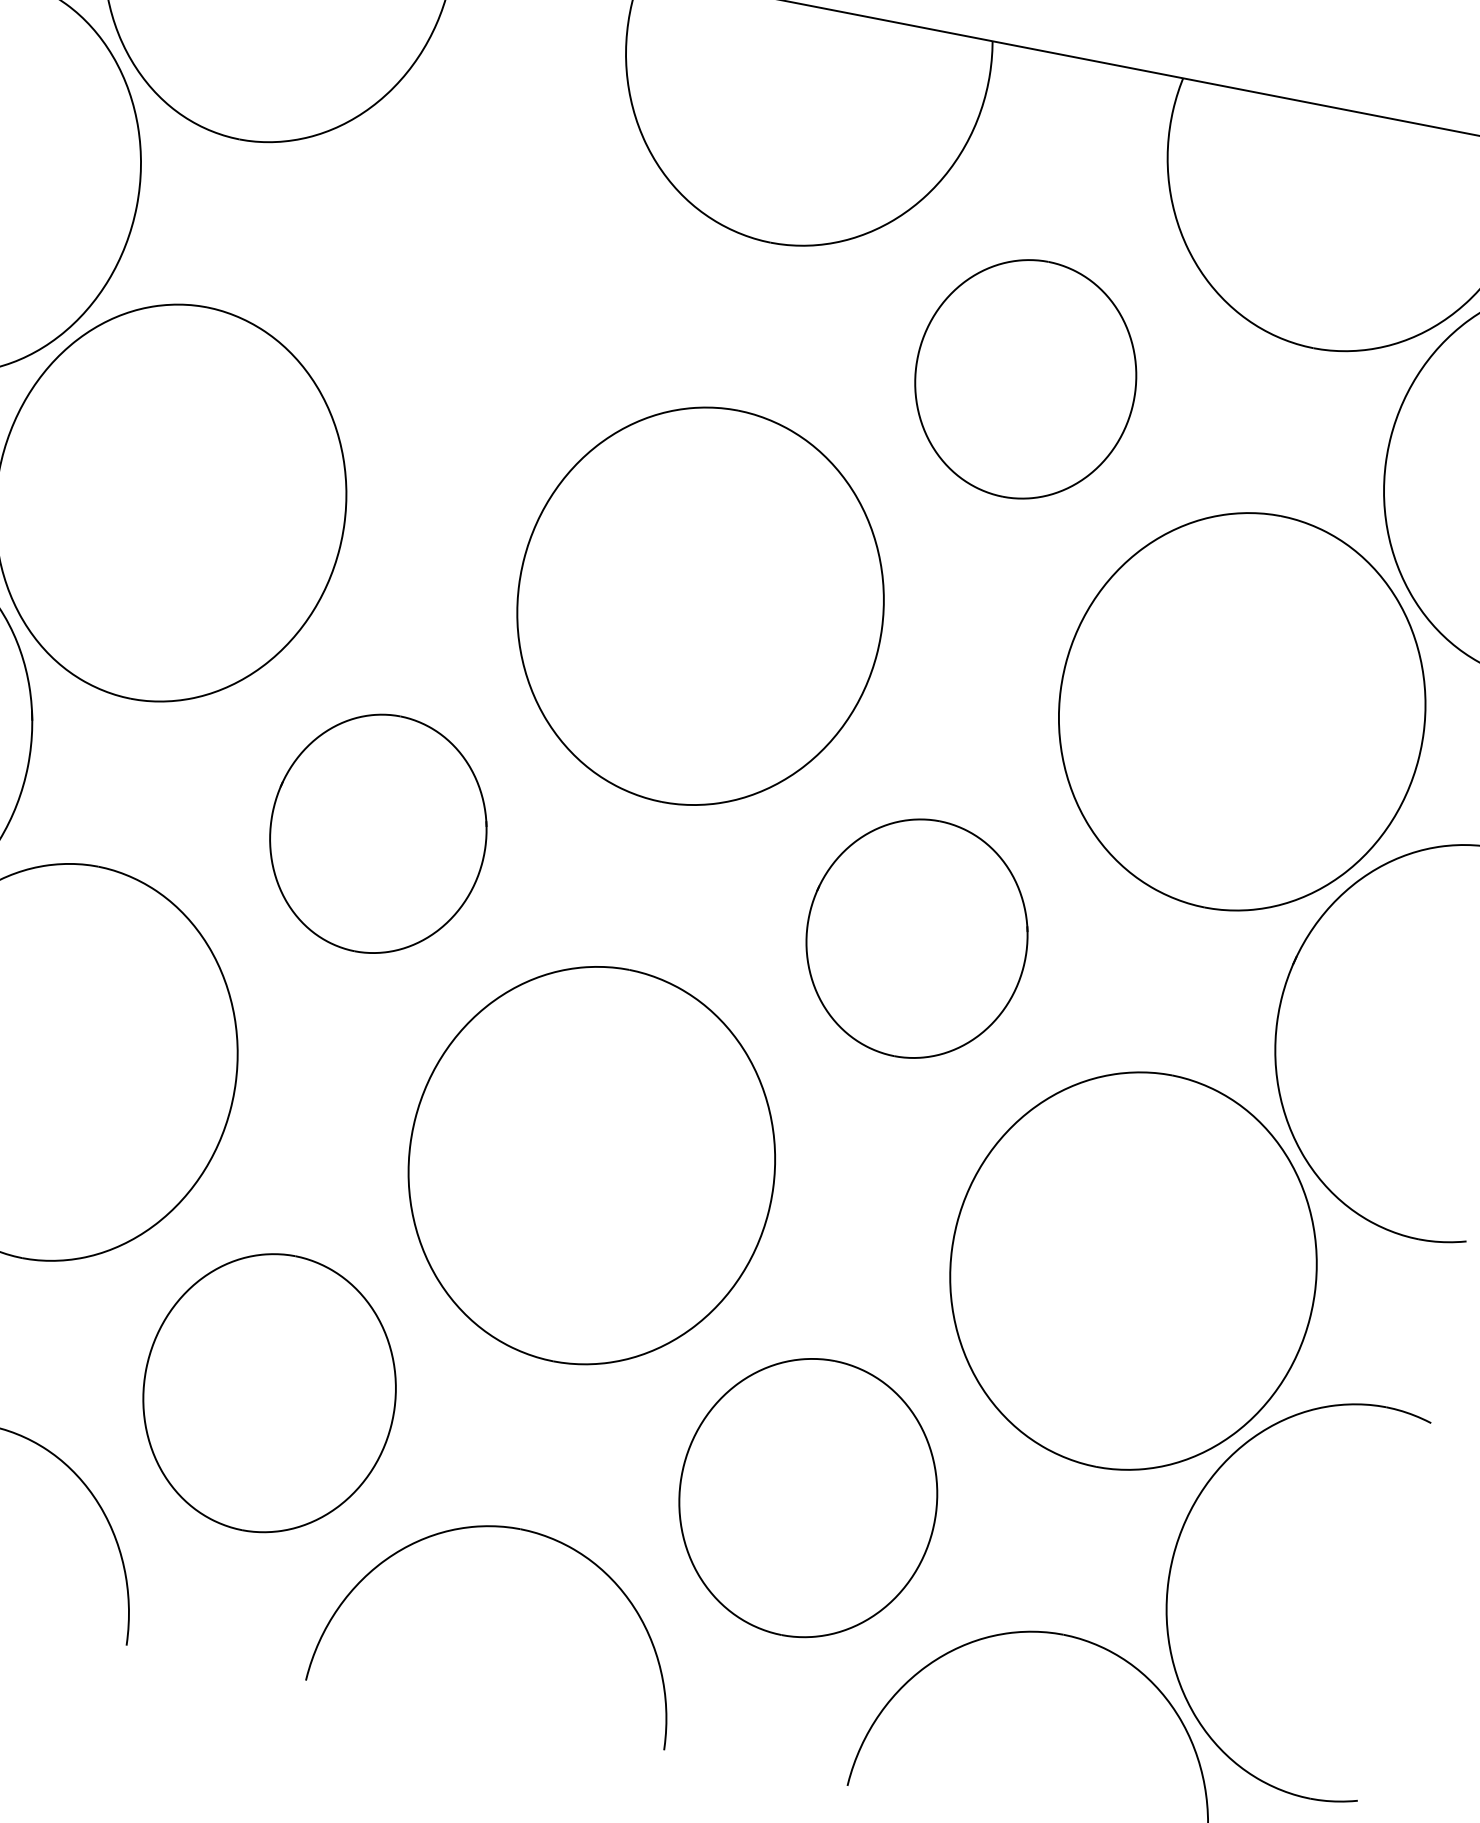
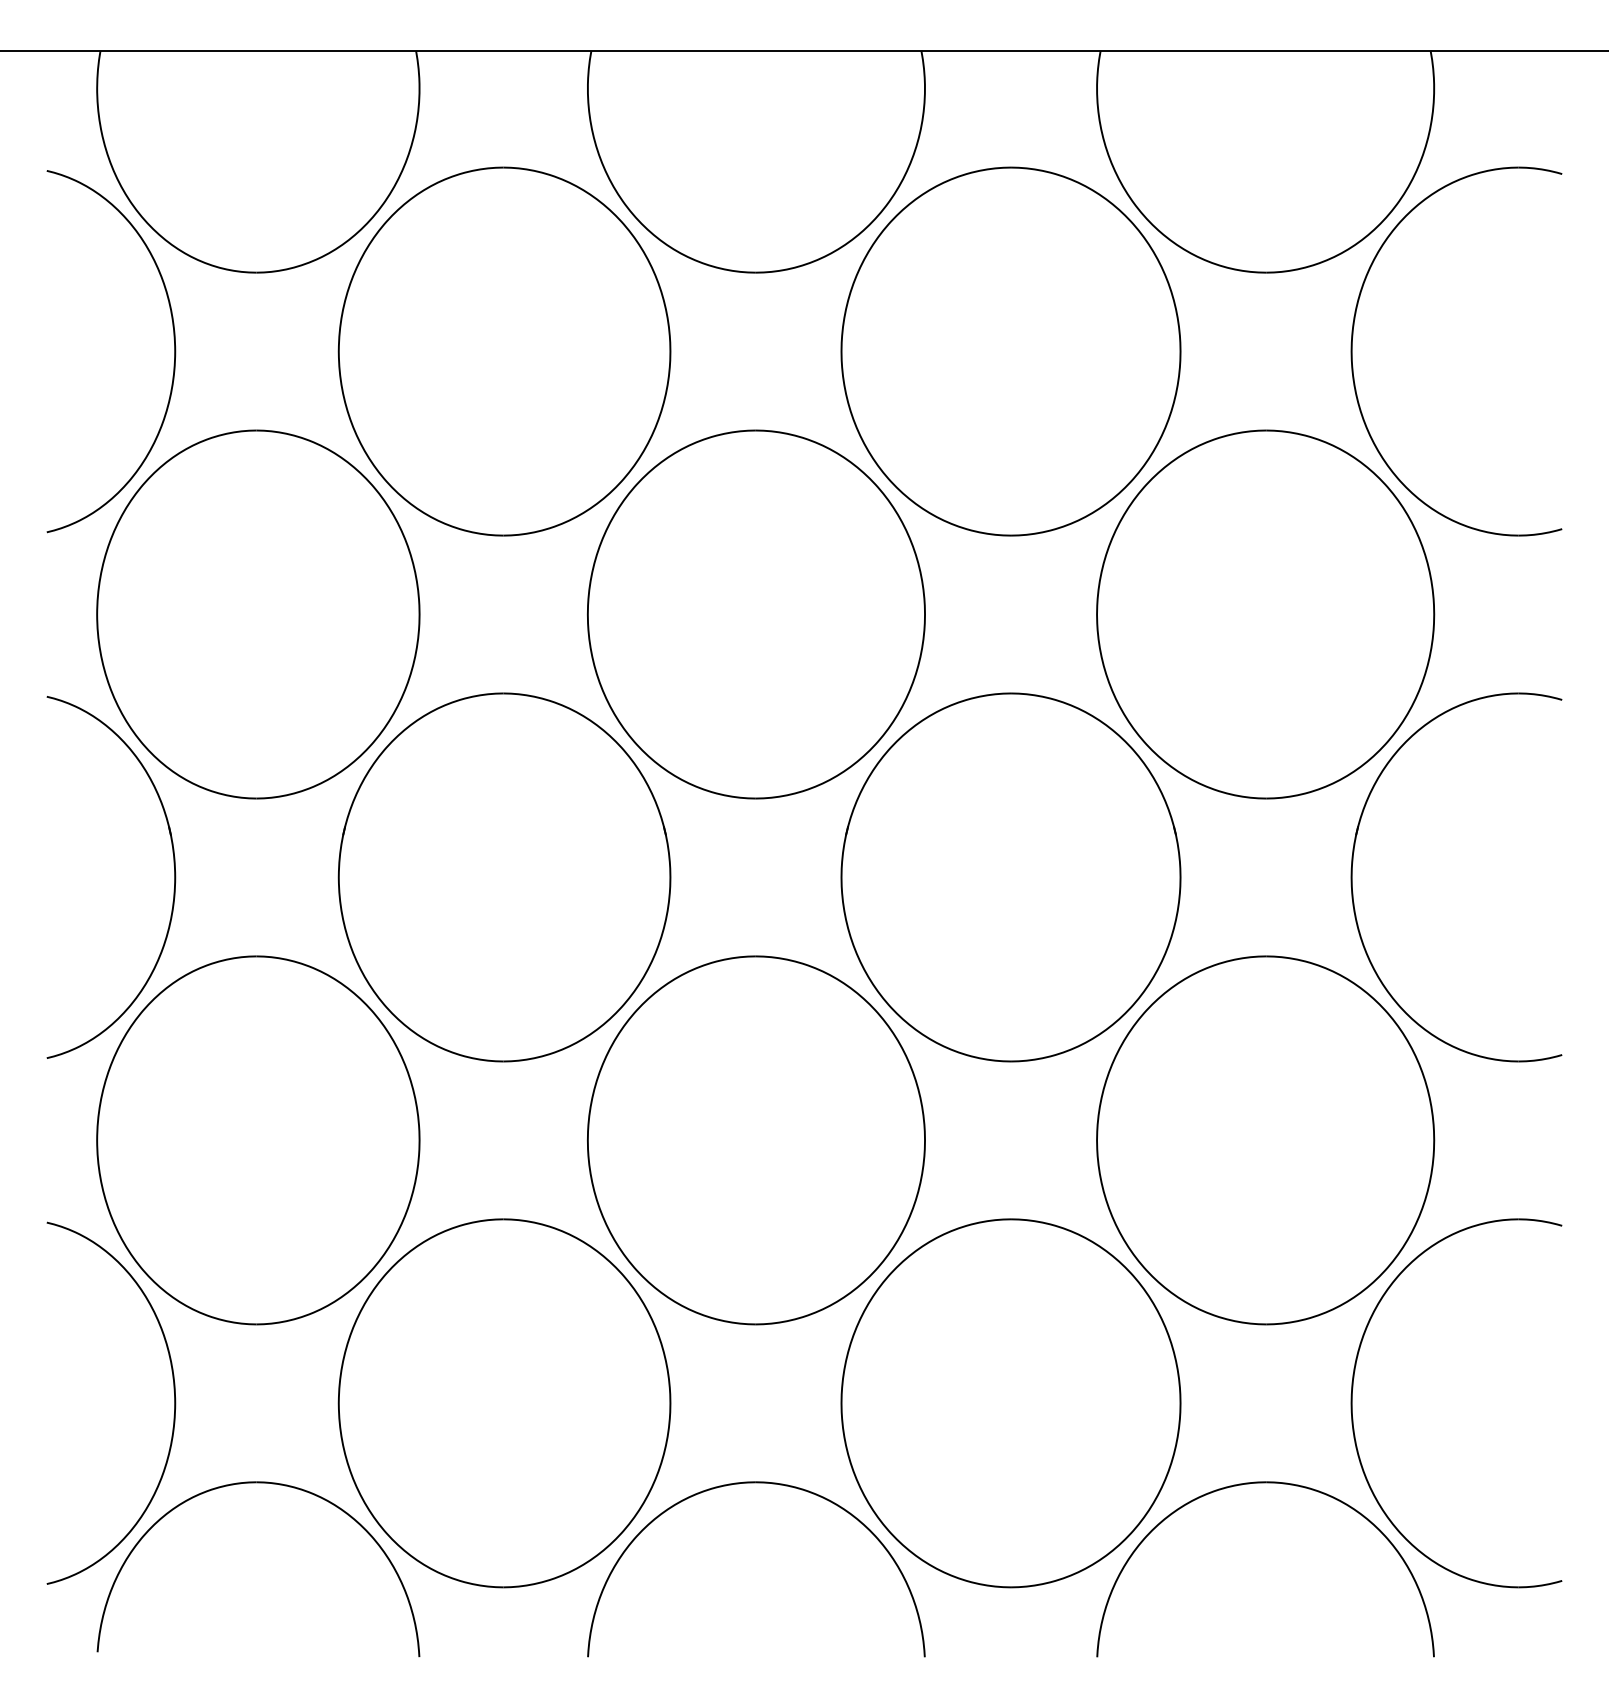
part: (487, 274) -> (504, 351), added
part: (1025, 379) -> (1010, 351), size x1.67
part: (378, 834) -> (504, 877), size x1.67
part: (916, 938) -> (1010, 877), size x1.67
part: (269, 1393) -> (504, 1403), size x1.43
part: (807, 1498) -> (1010, 1403), size x1.43

